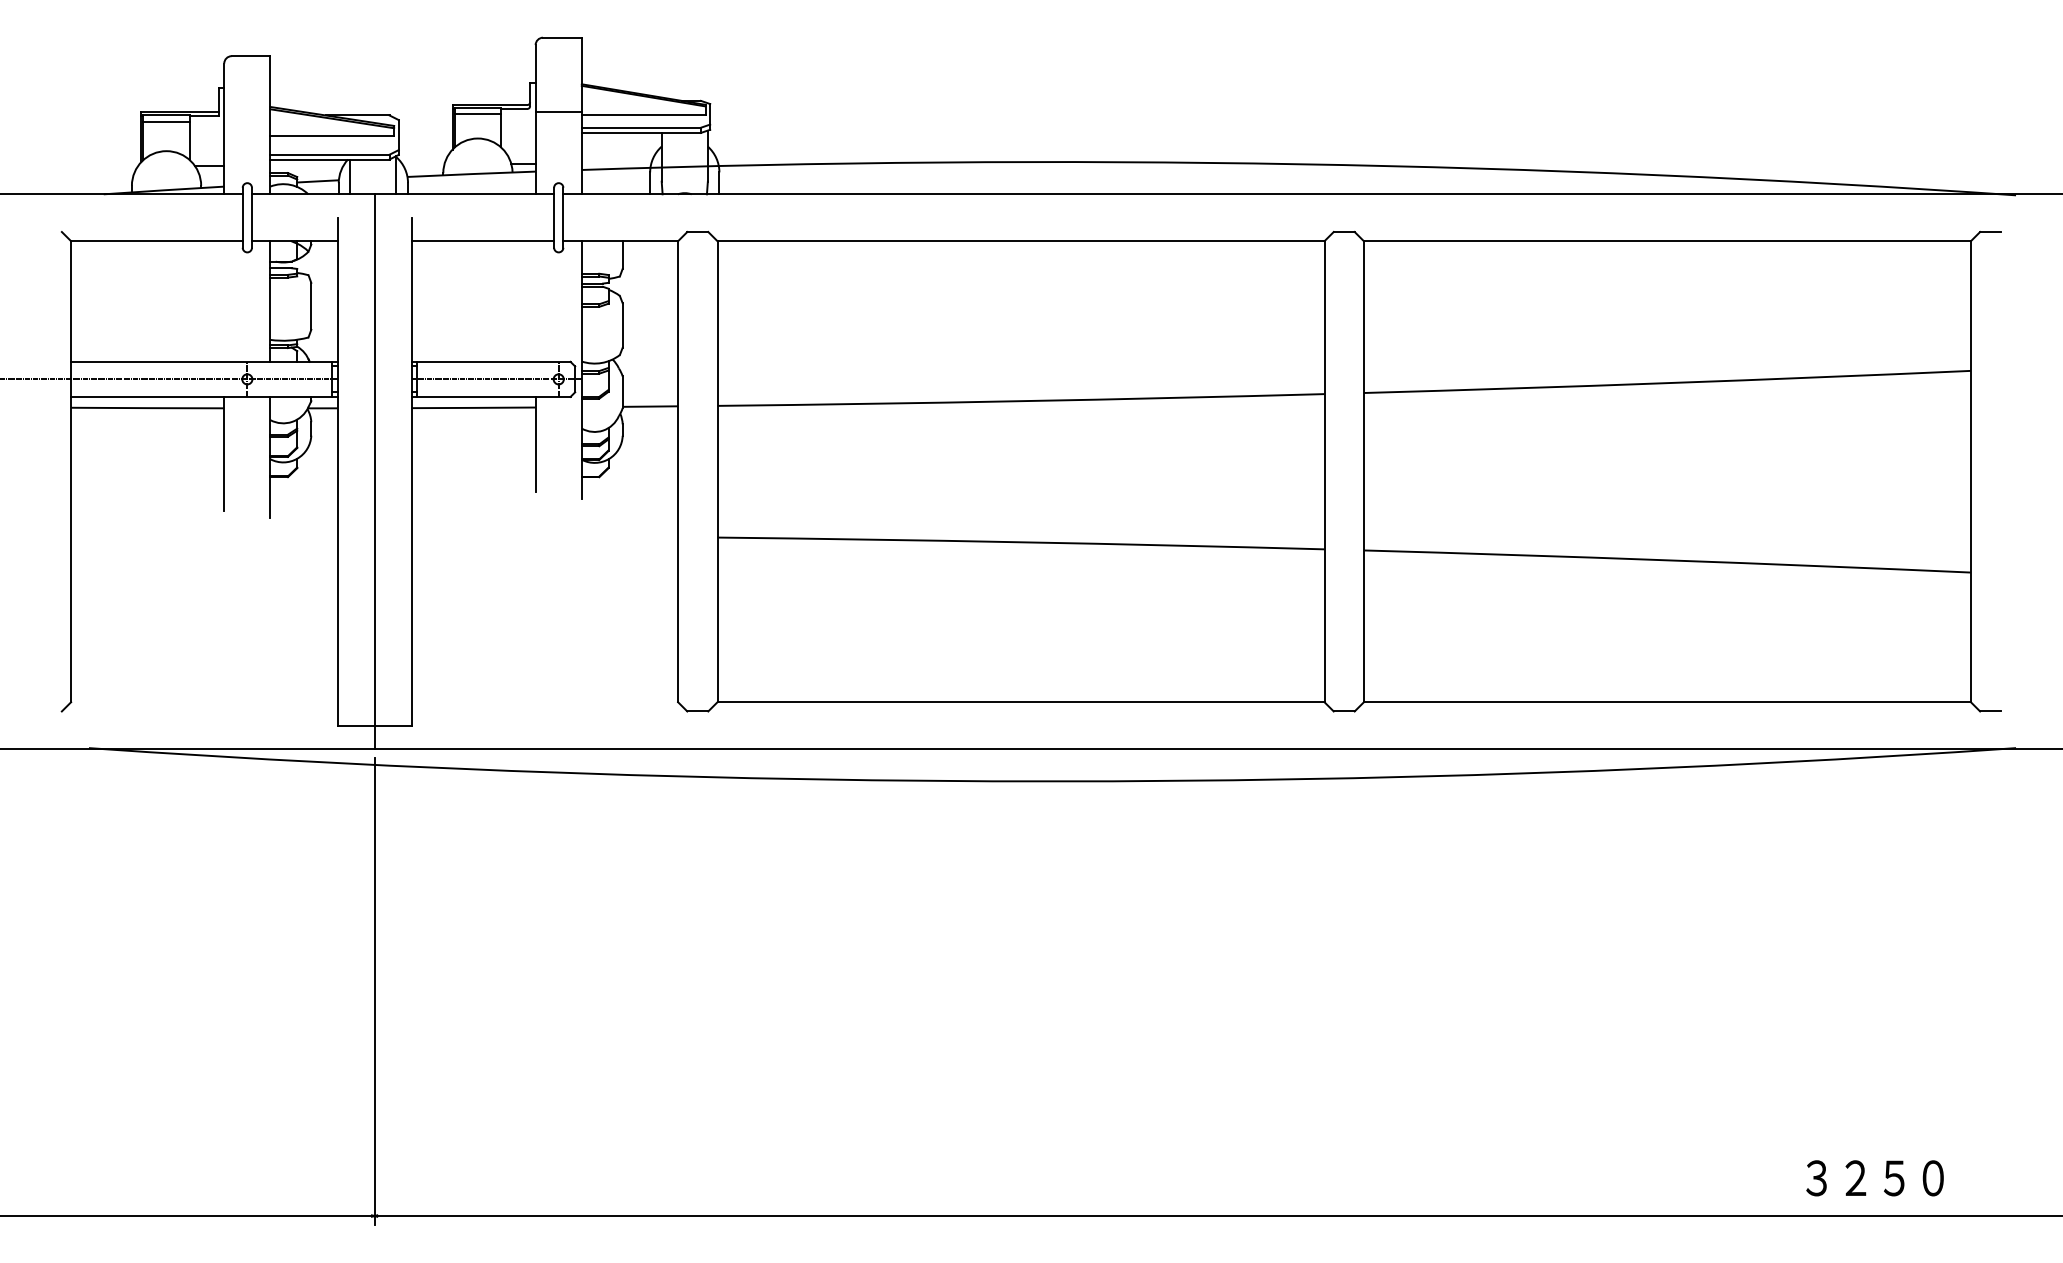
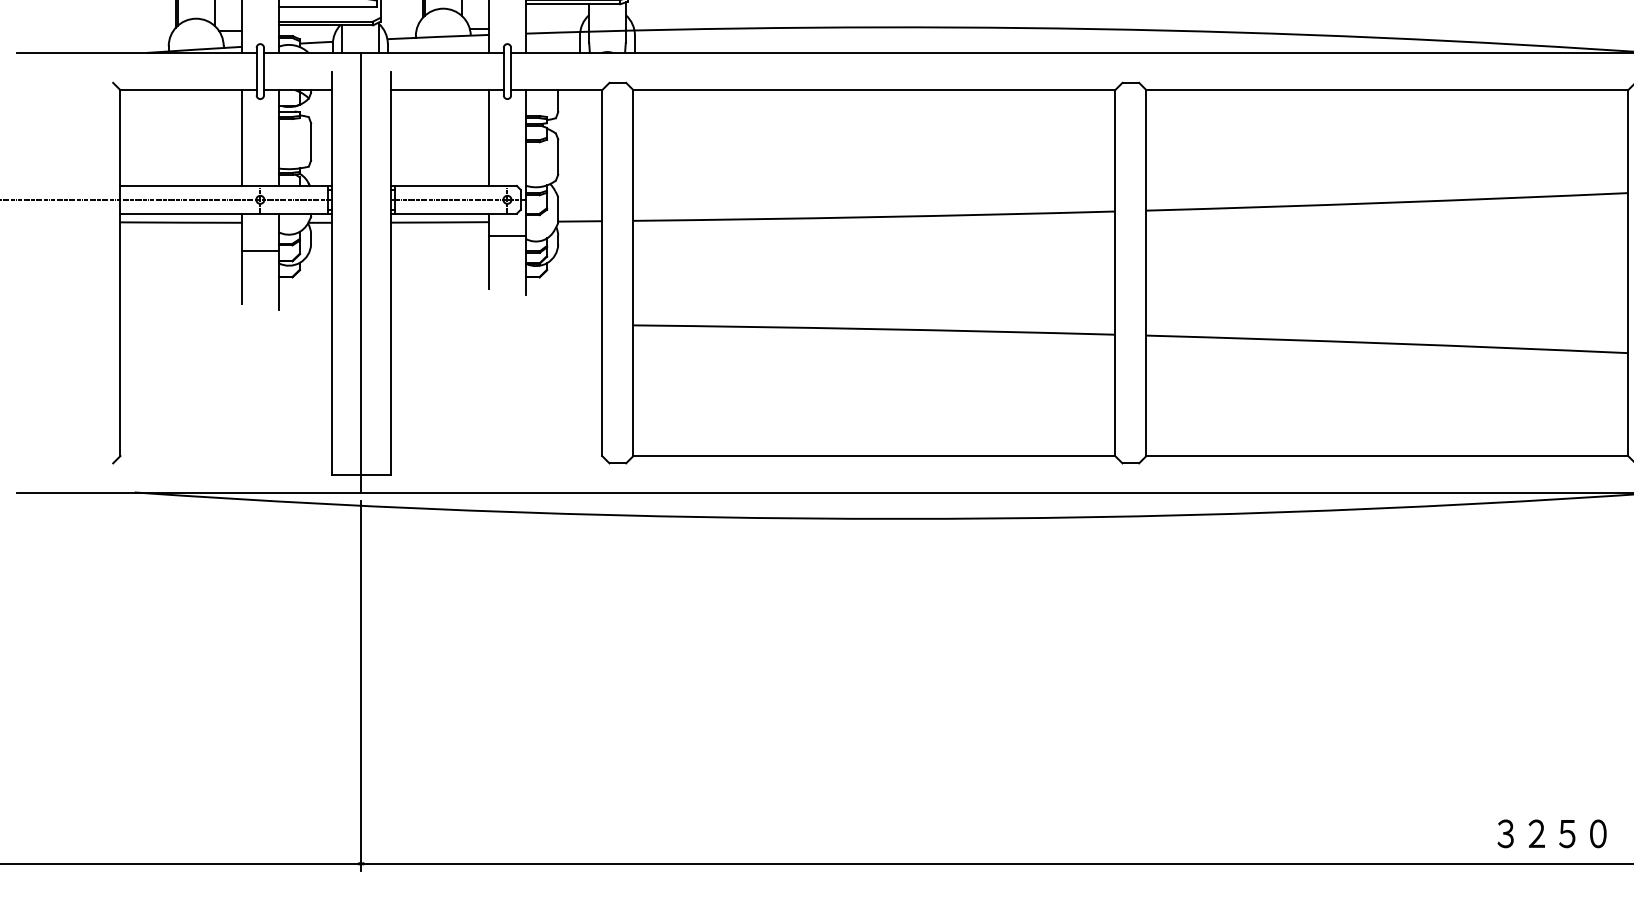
line: (224, 301) -> (242, 138), added
line: (535, 301) -> (489, 138), added
line: (558, 425) -> (507, 236), added
line: (247, 444) -> (260, 251), added

